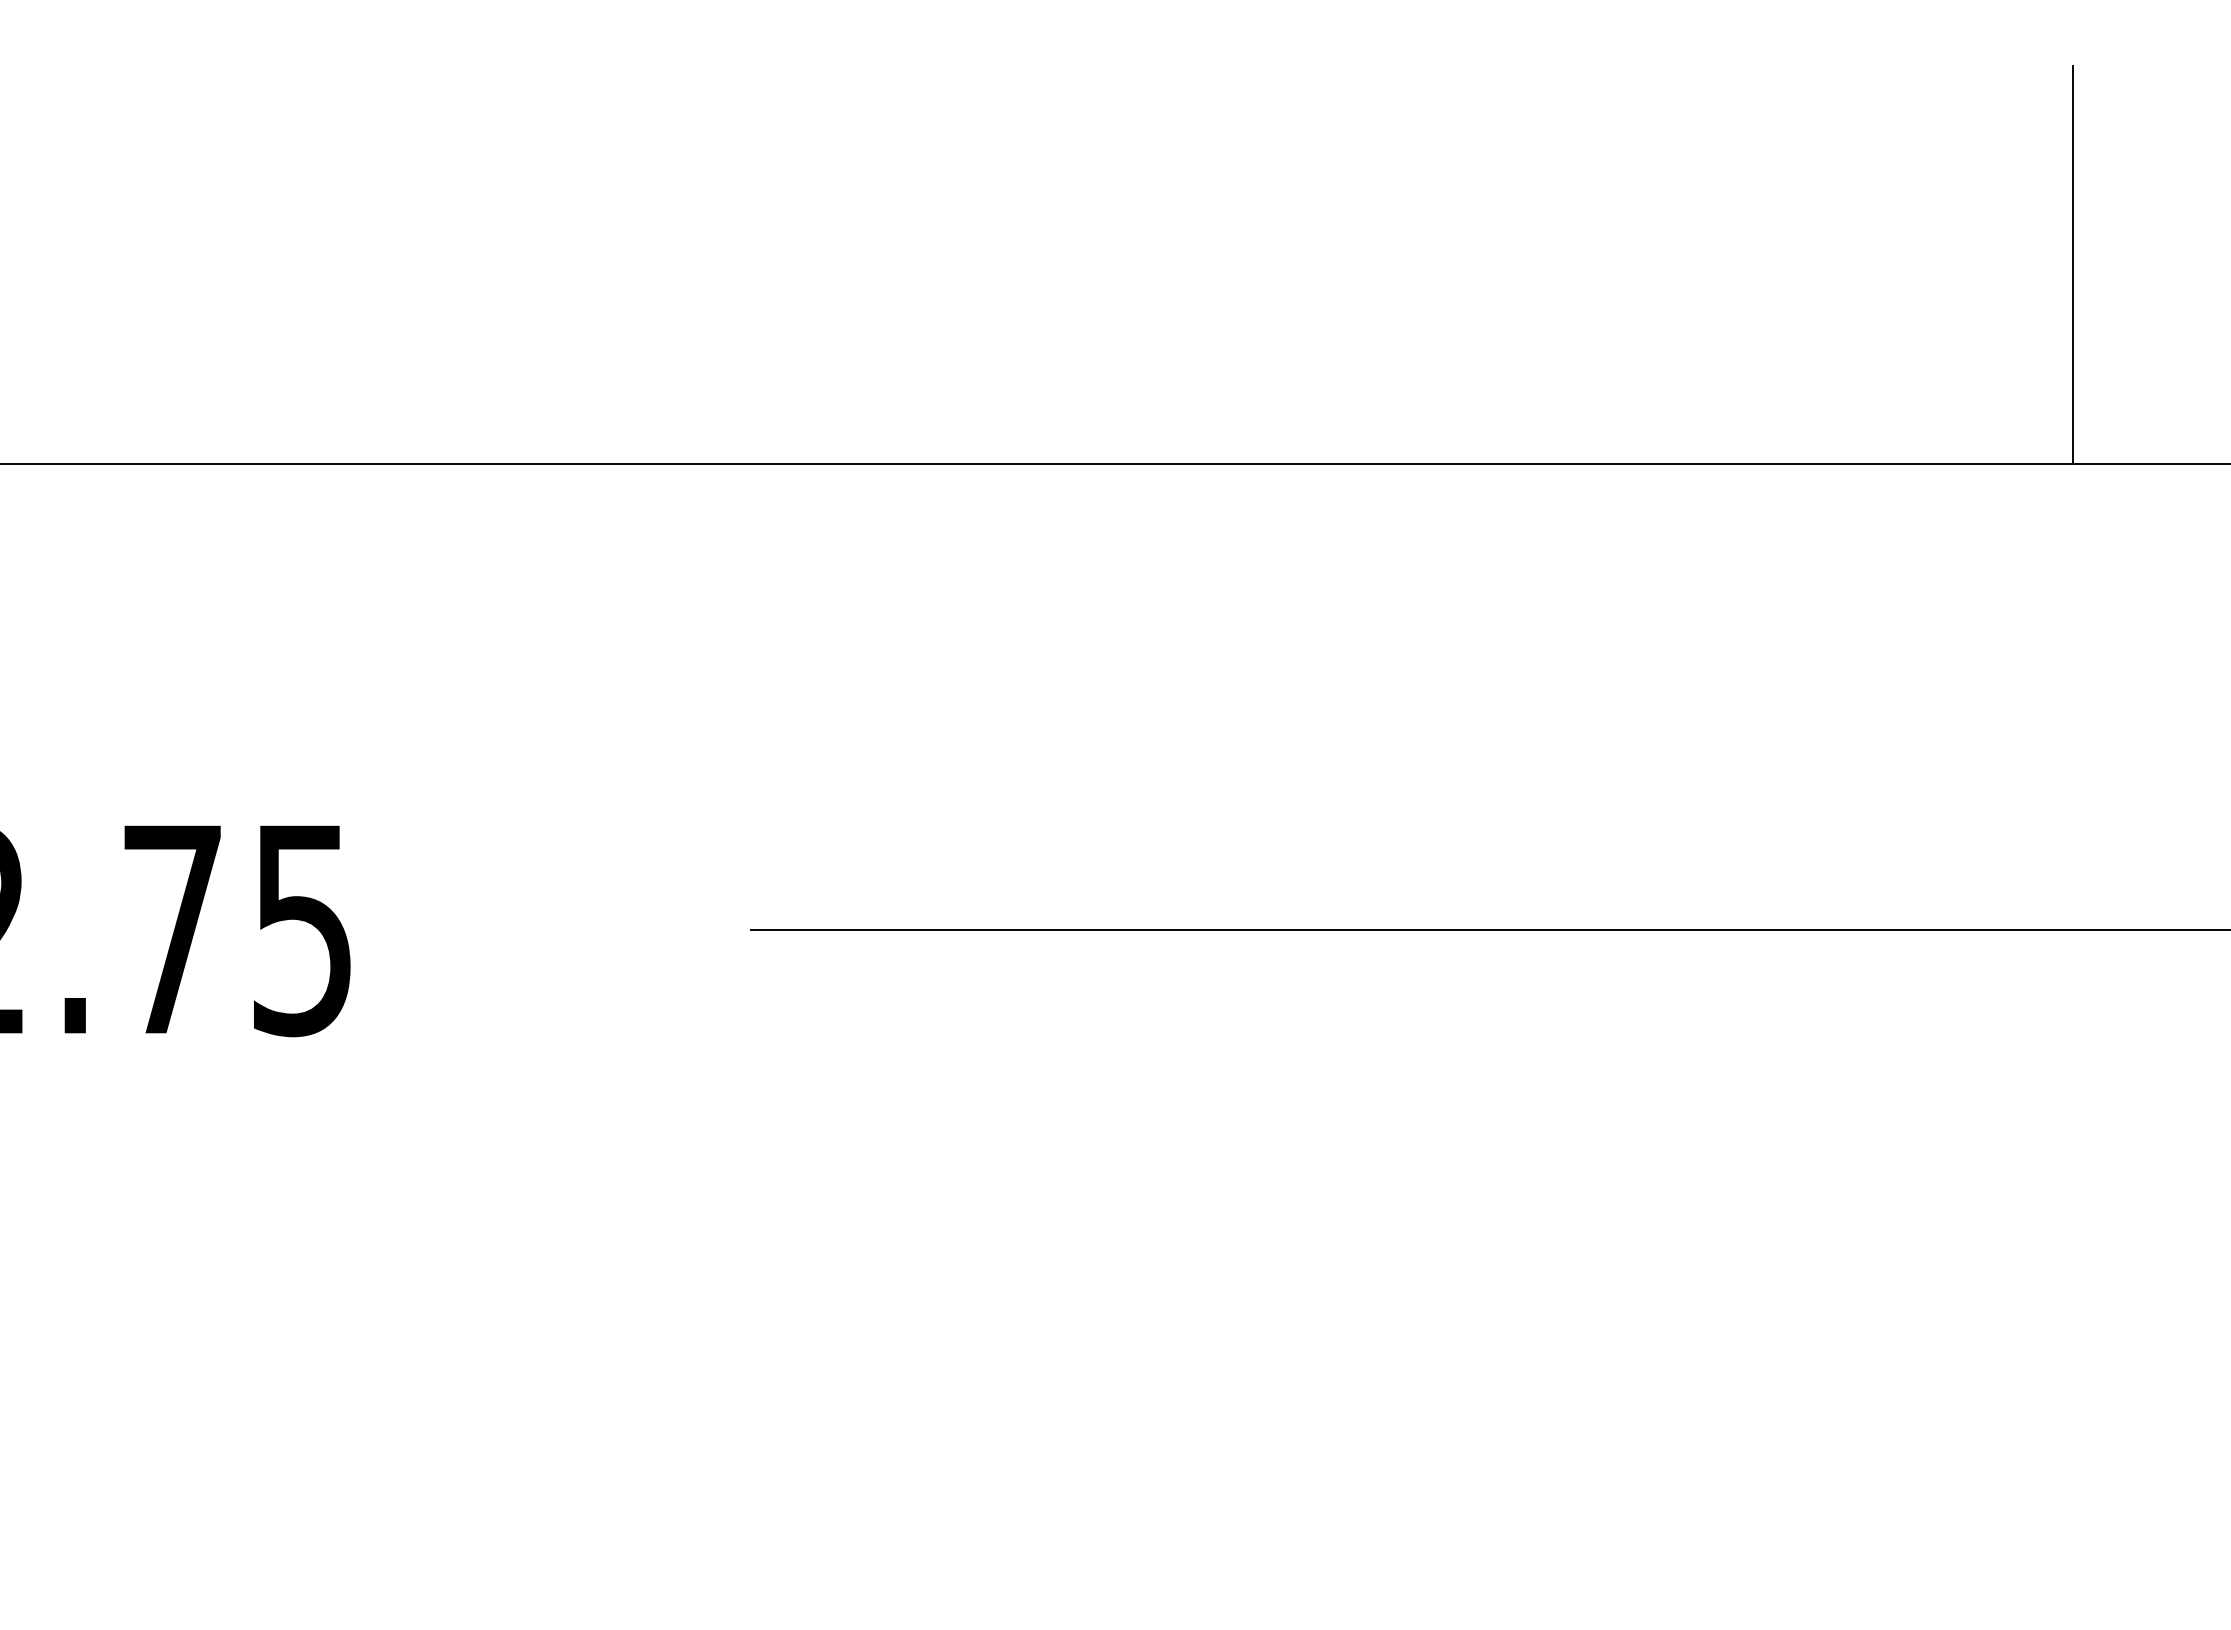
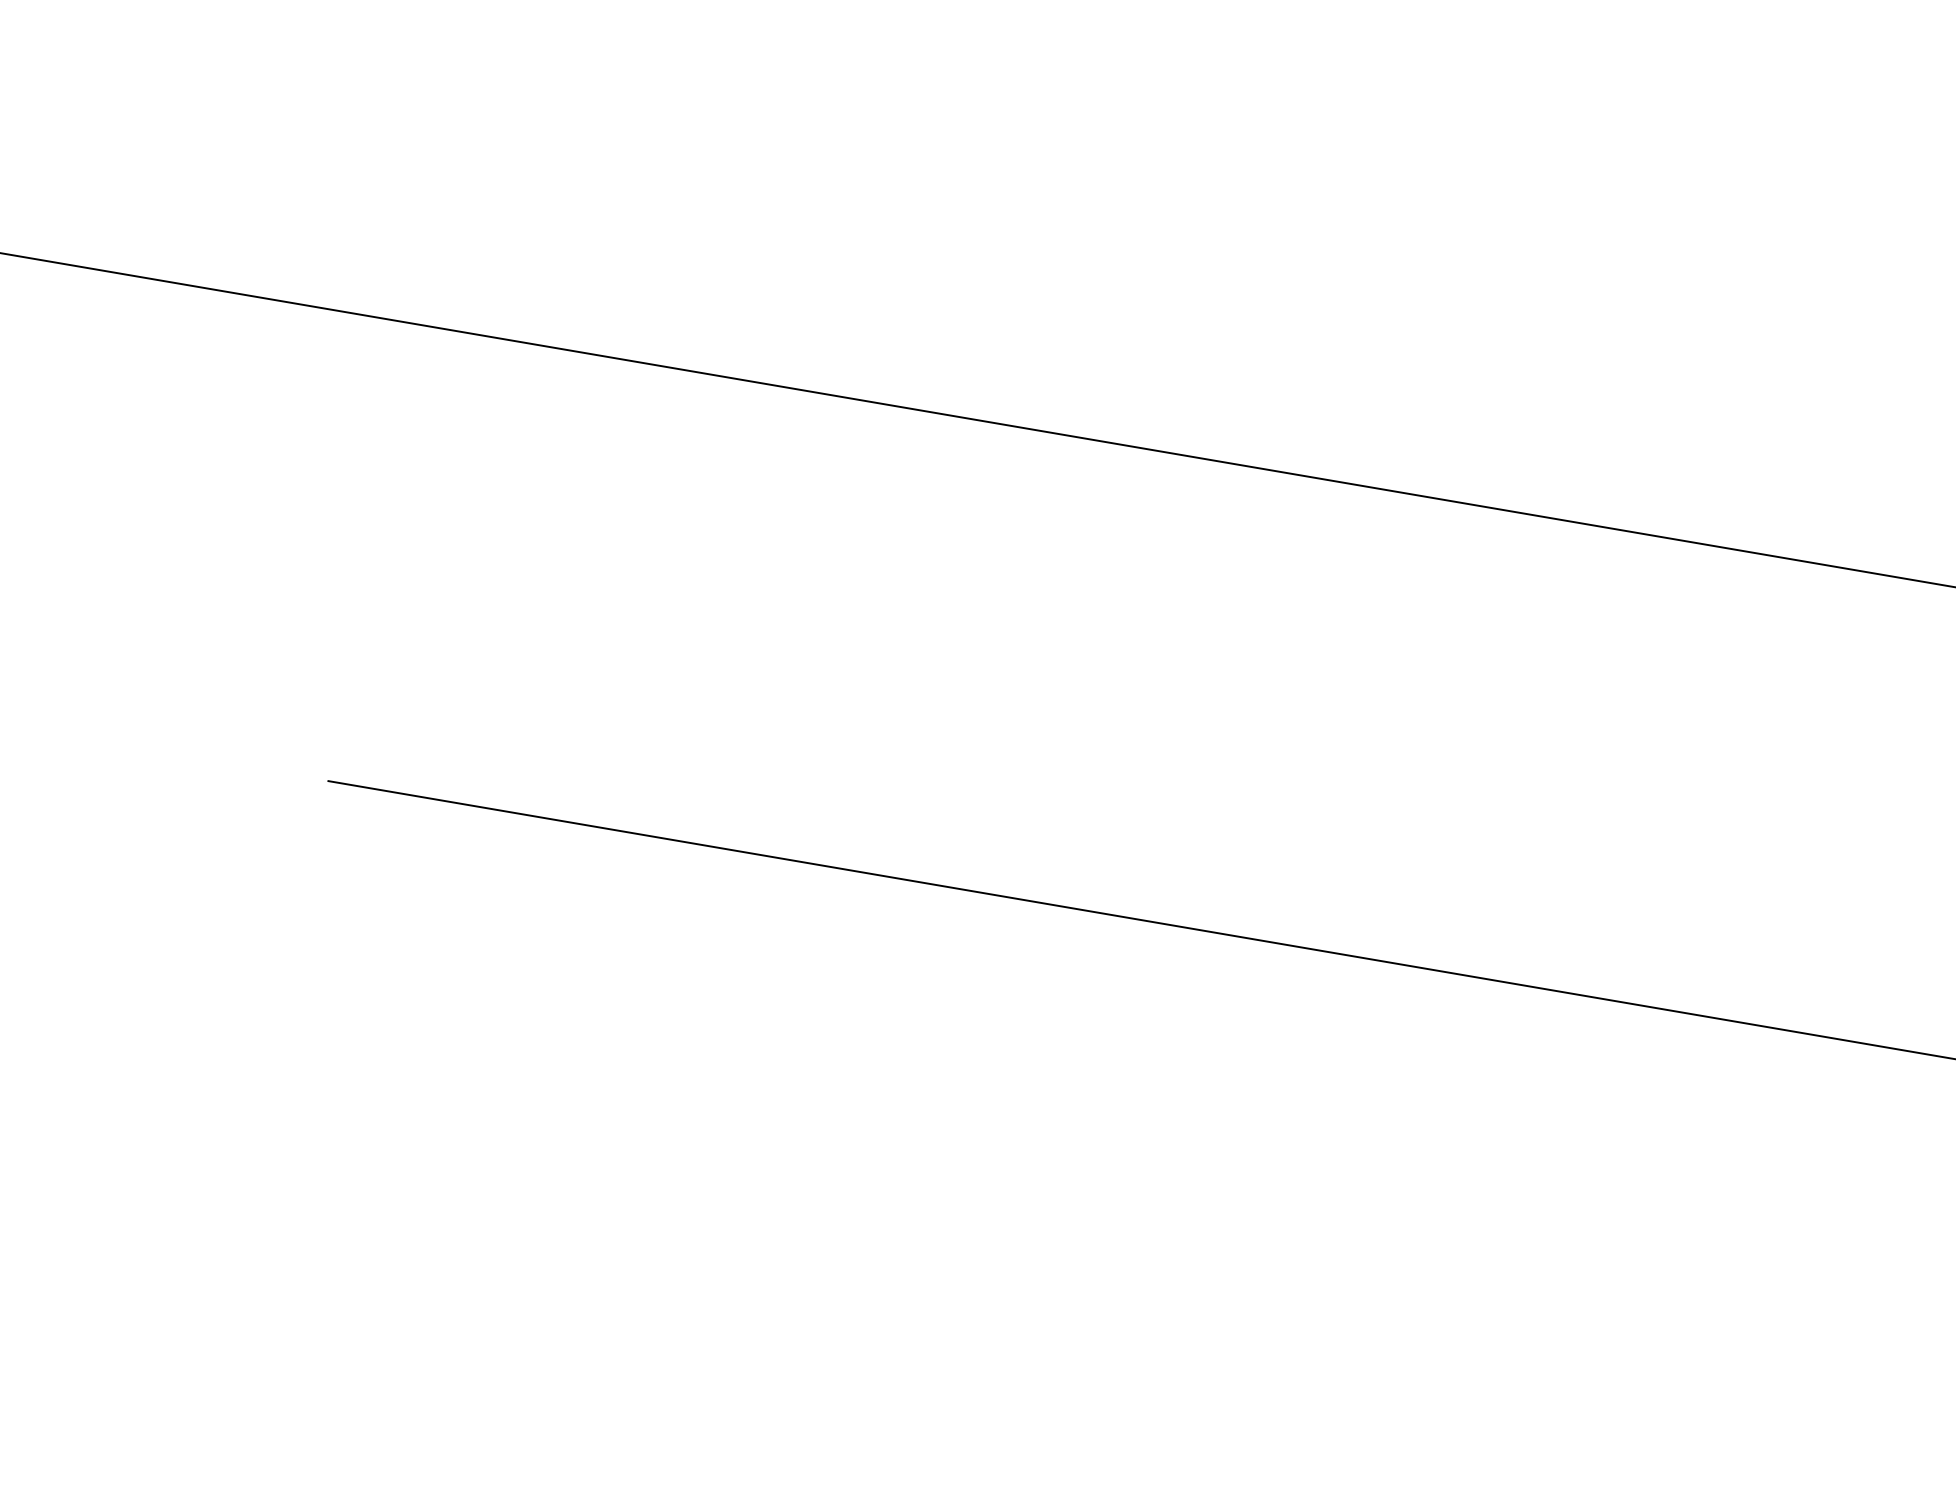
line: (2073, 265) -> (1743, 349), removed

